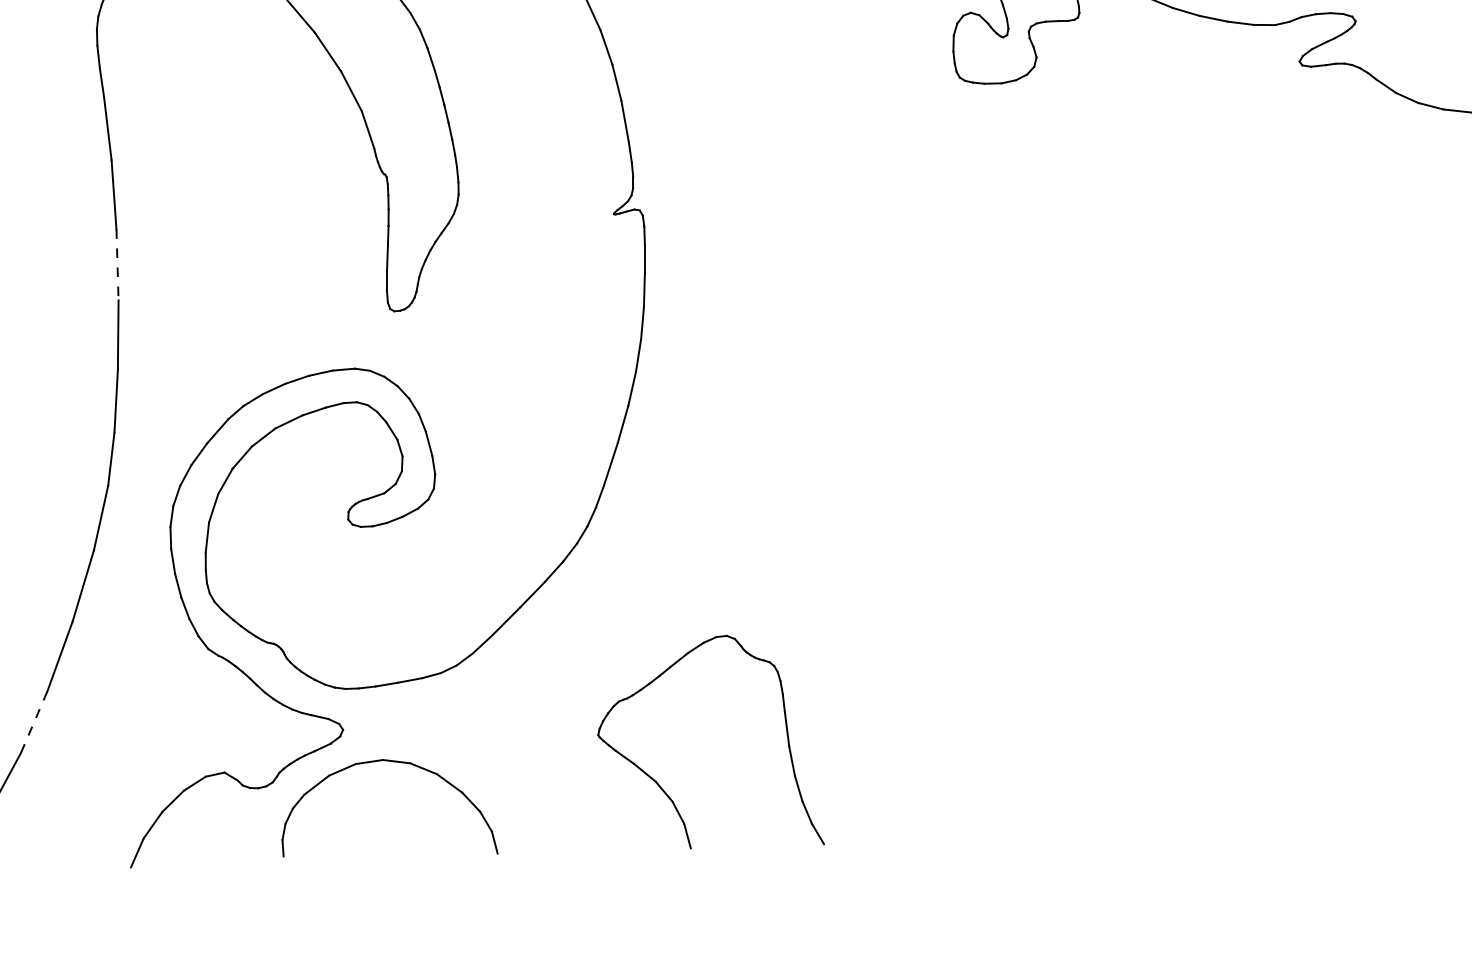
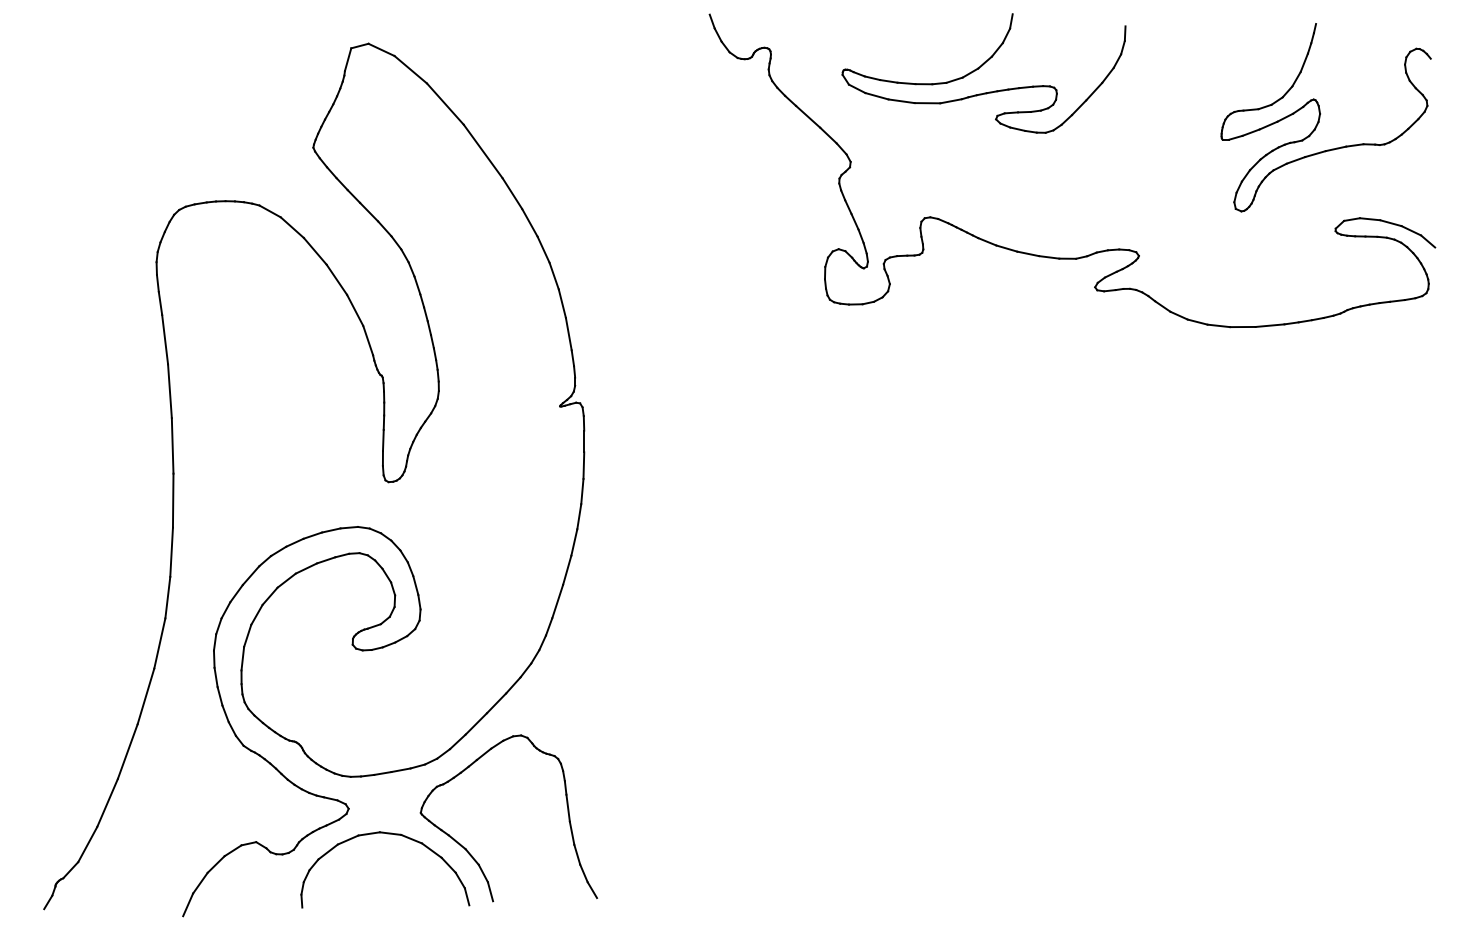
line: (117, 264) -> (172, 445), dashed -> solid
line: (34, 723) -> (107, 803), dashed -> solid
part: (658, 782) -> (467, 849), moved

